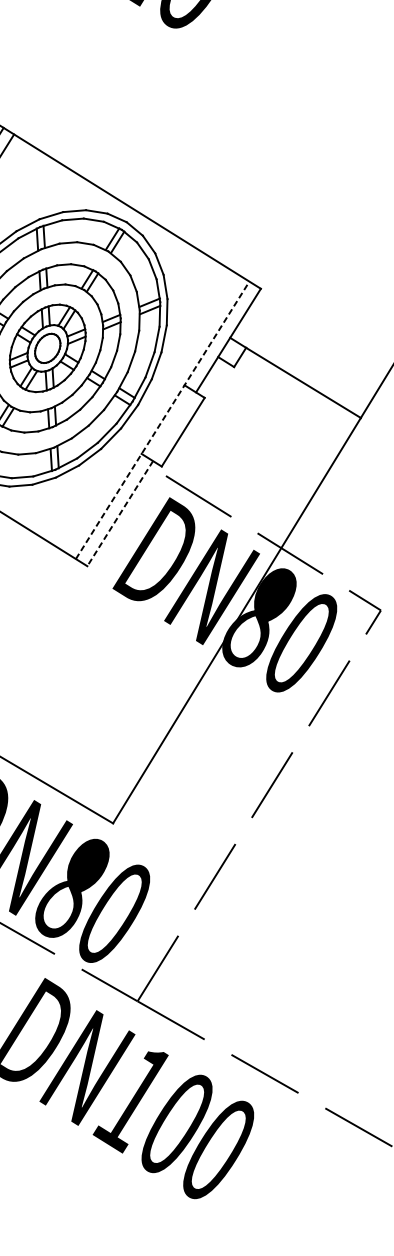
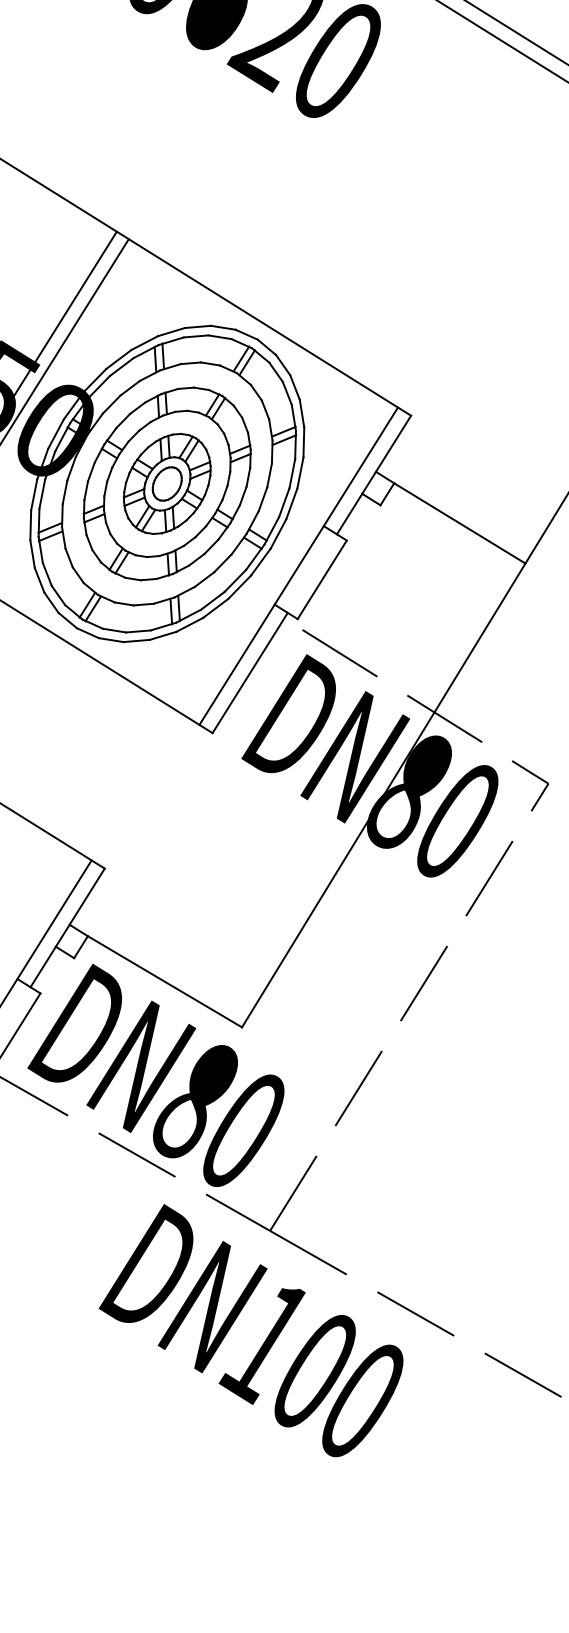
line: (163, 419) -> (299, 565), dashed -> solid
line: (120, 513) -> (250, 672), dashed -> solid

